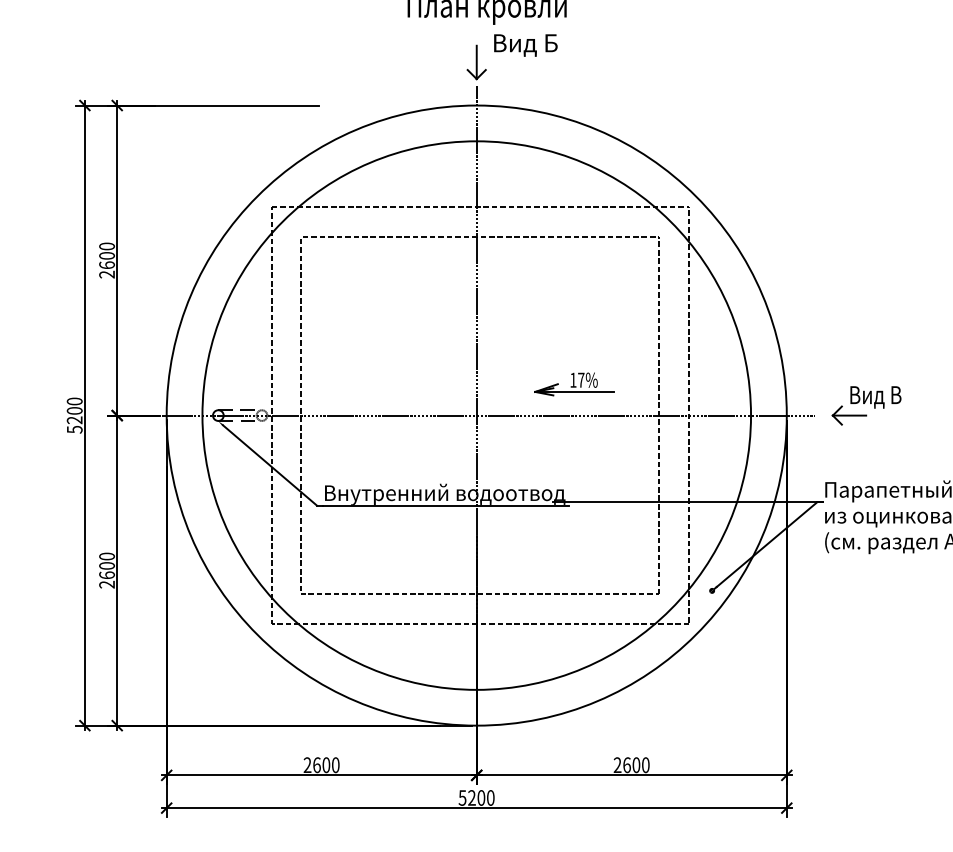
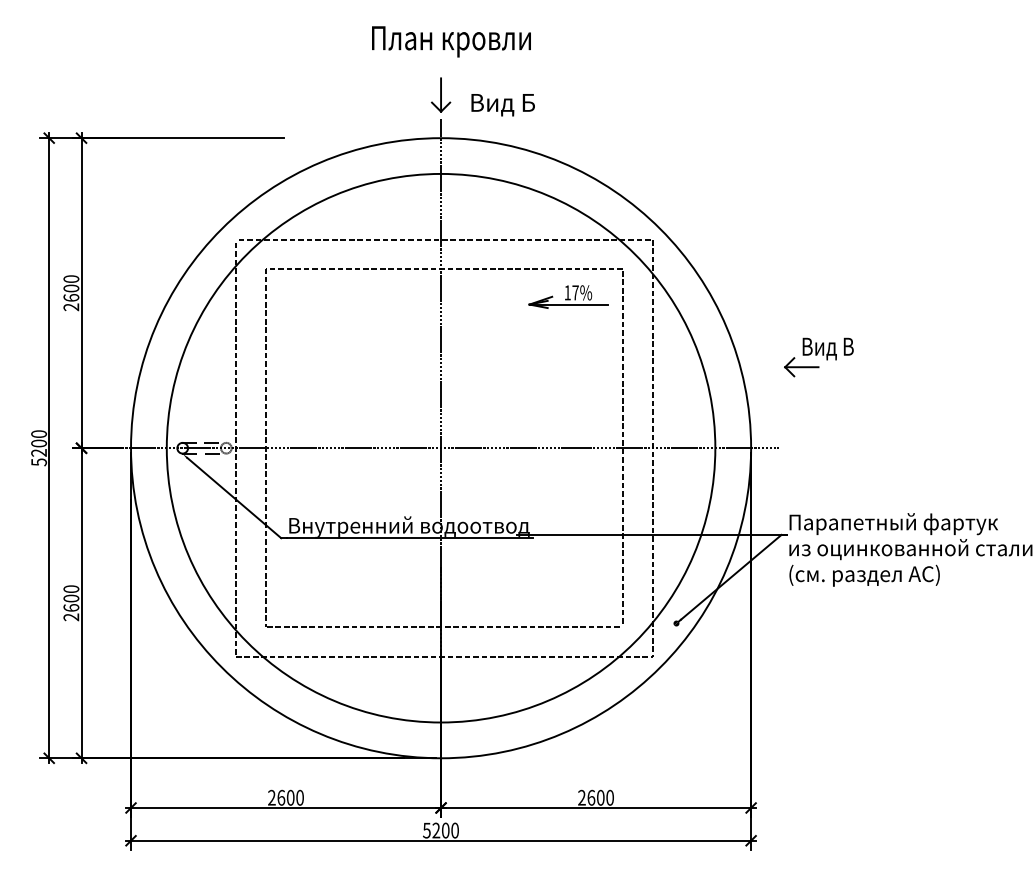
text: (525, 45) -> (502, 105), moved
part: (574, 383) -> (568, 296), moved
part: (866, 405) -> (818, 357), moved

